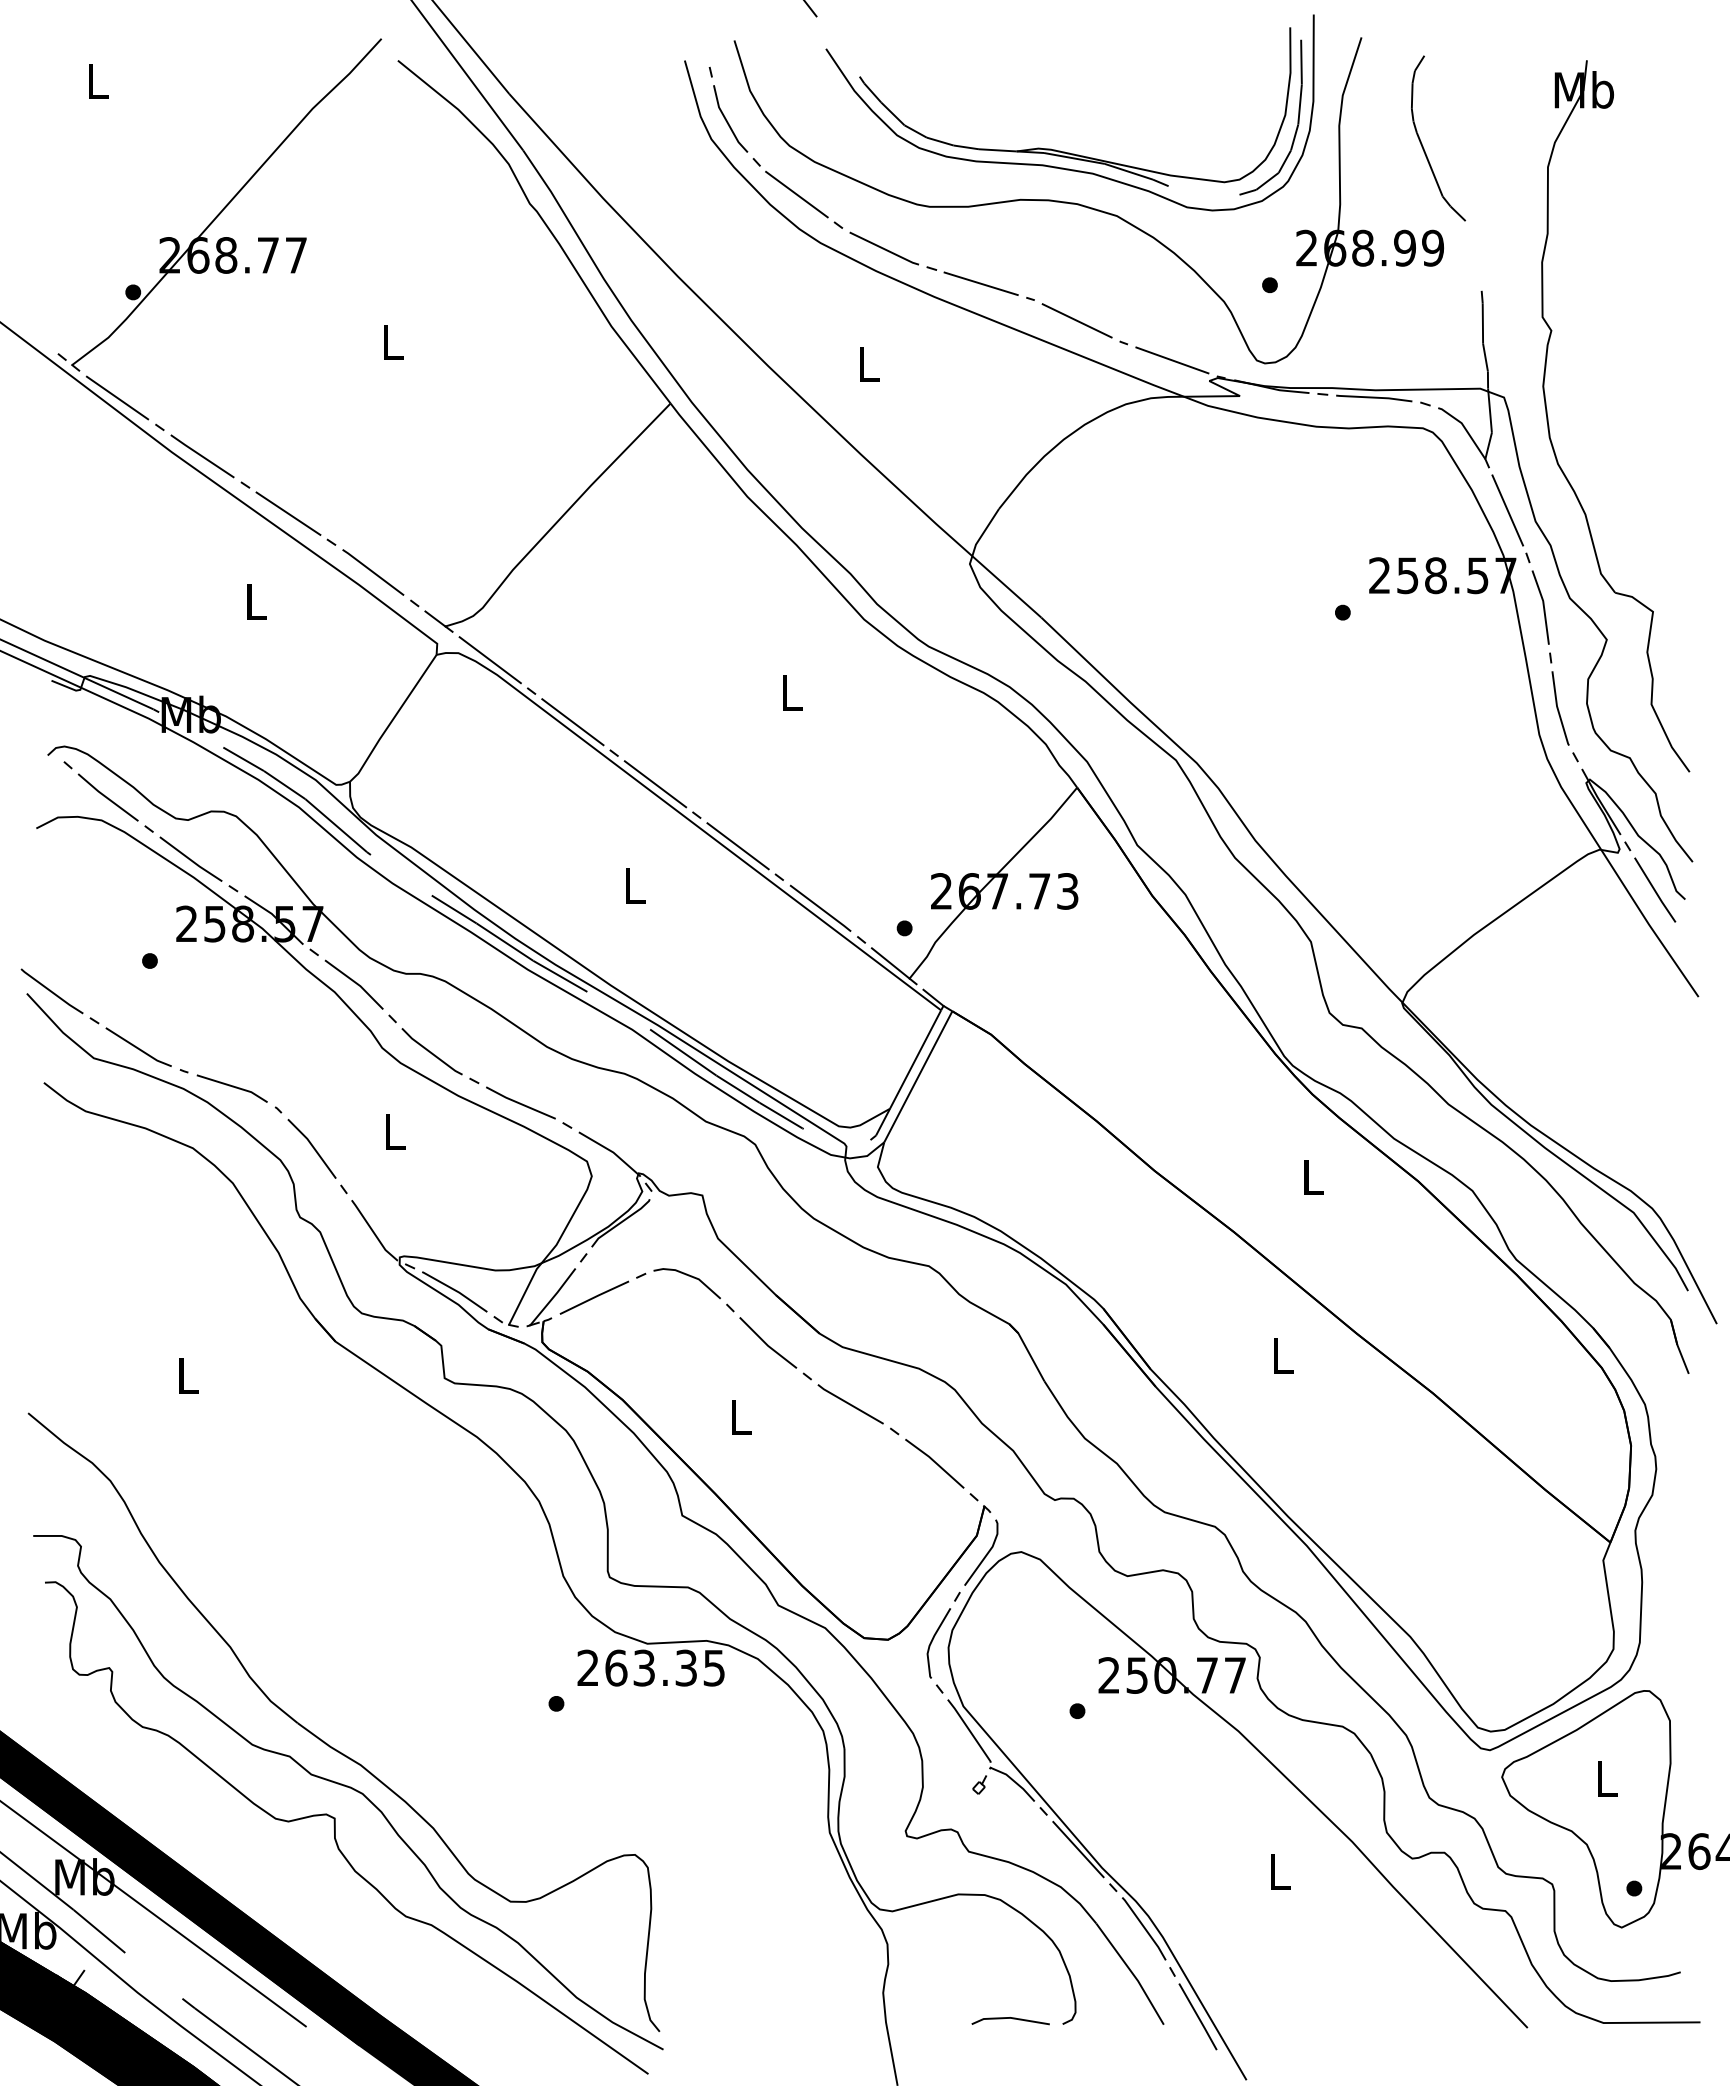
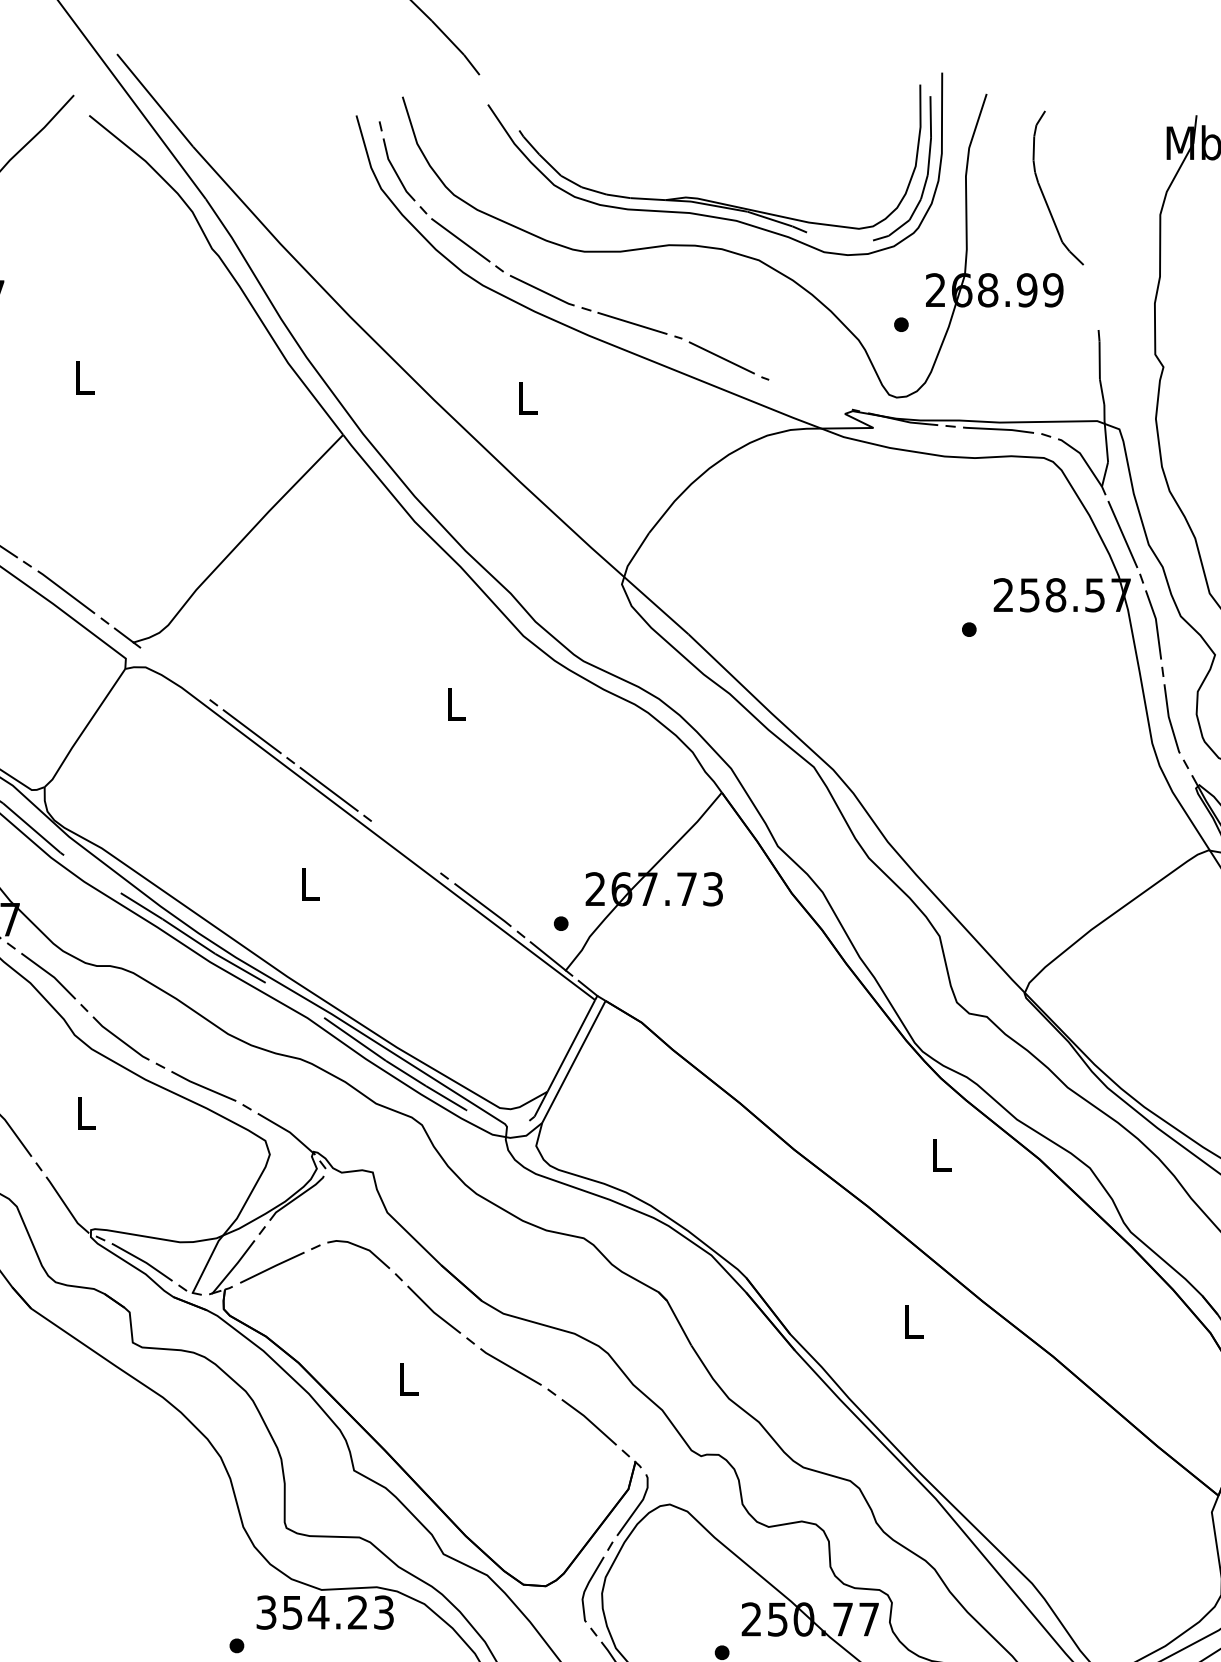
line: (1172, 360) -> (810, 394), removed
line: (489, 660) -> (174, 674), removed
line: (737, 846) -> (405, 847), removed
text: (650, 1667) -> (324, 1612), 263.35 -> 354.23

